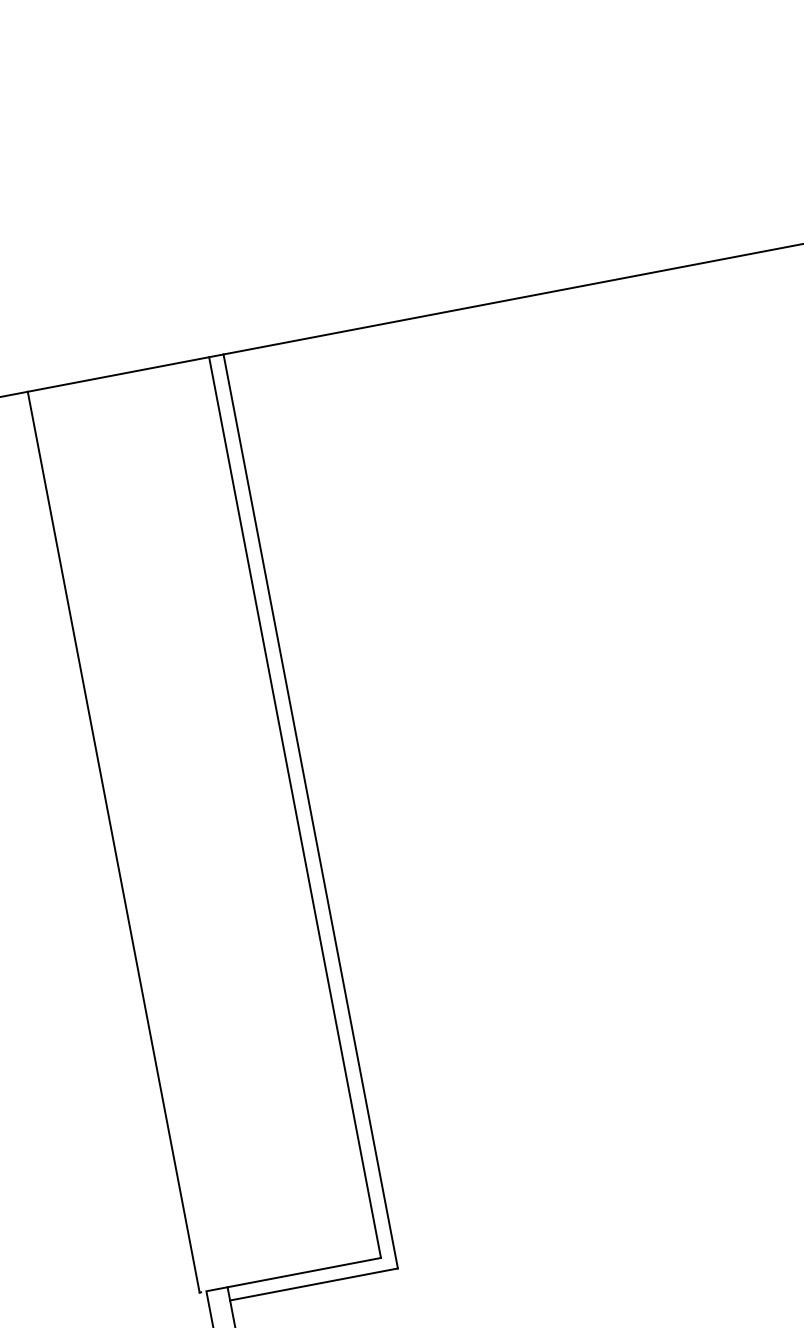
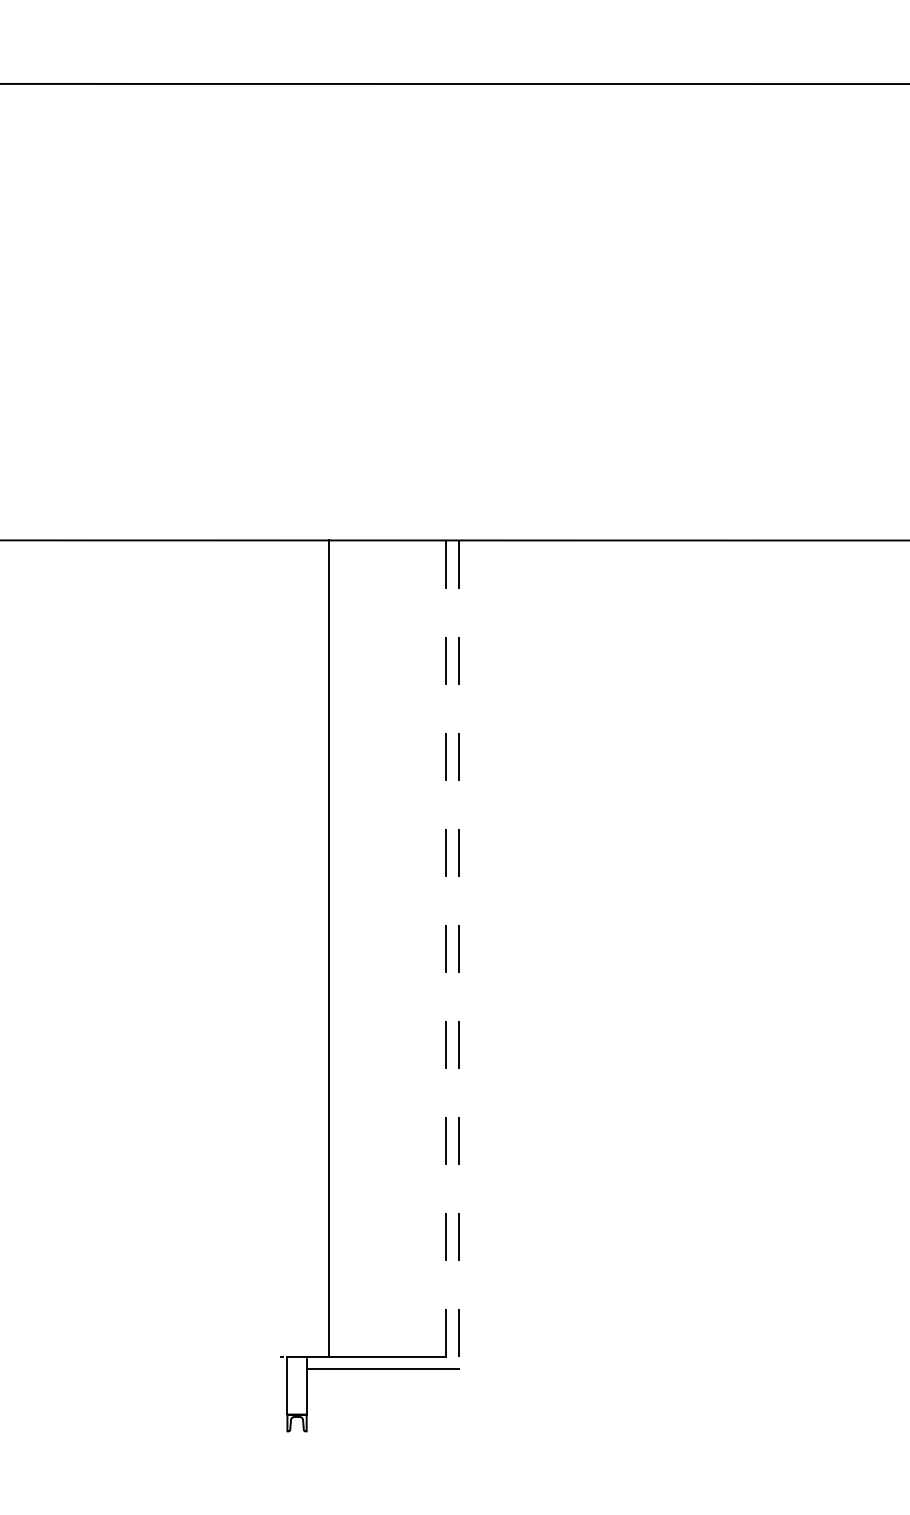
line: (294, 808) -> (445, 949), solid -> dashed
line: (310, 812) -> (458, 955), solid -> dashed
line: (113, 841) -> (329, 948), moved

